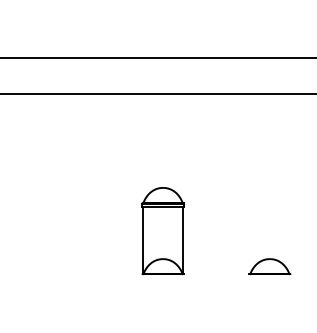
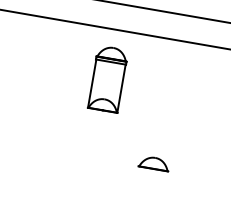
part: (162, 231) -> (107, 79), moved
part: (269, 266) -> (154, 163), moved

